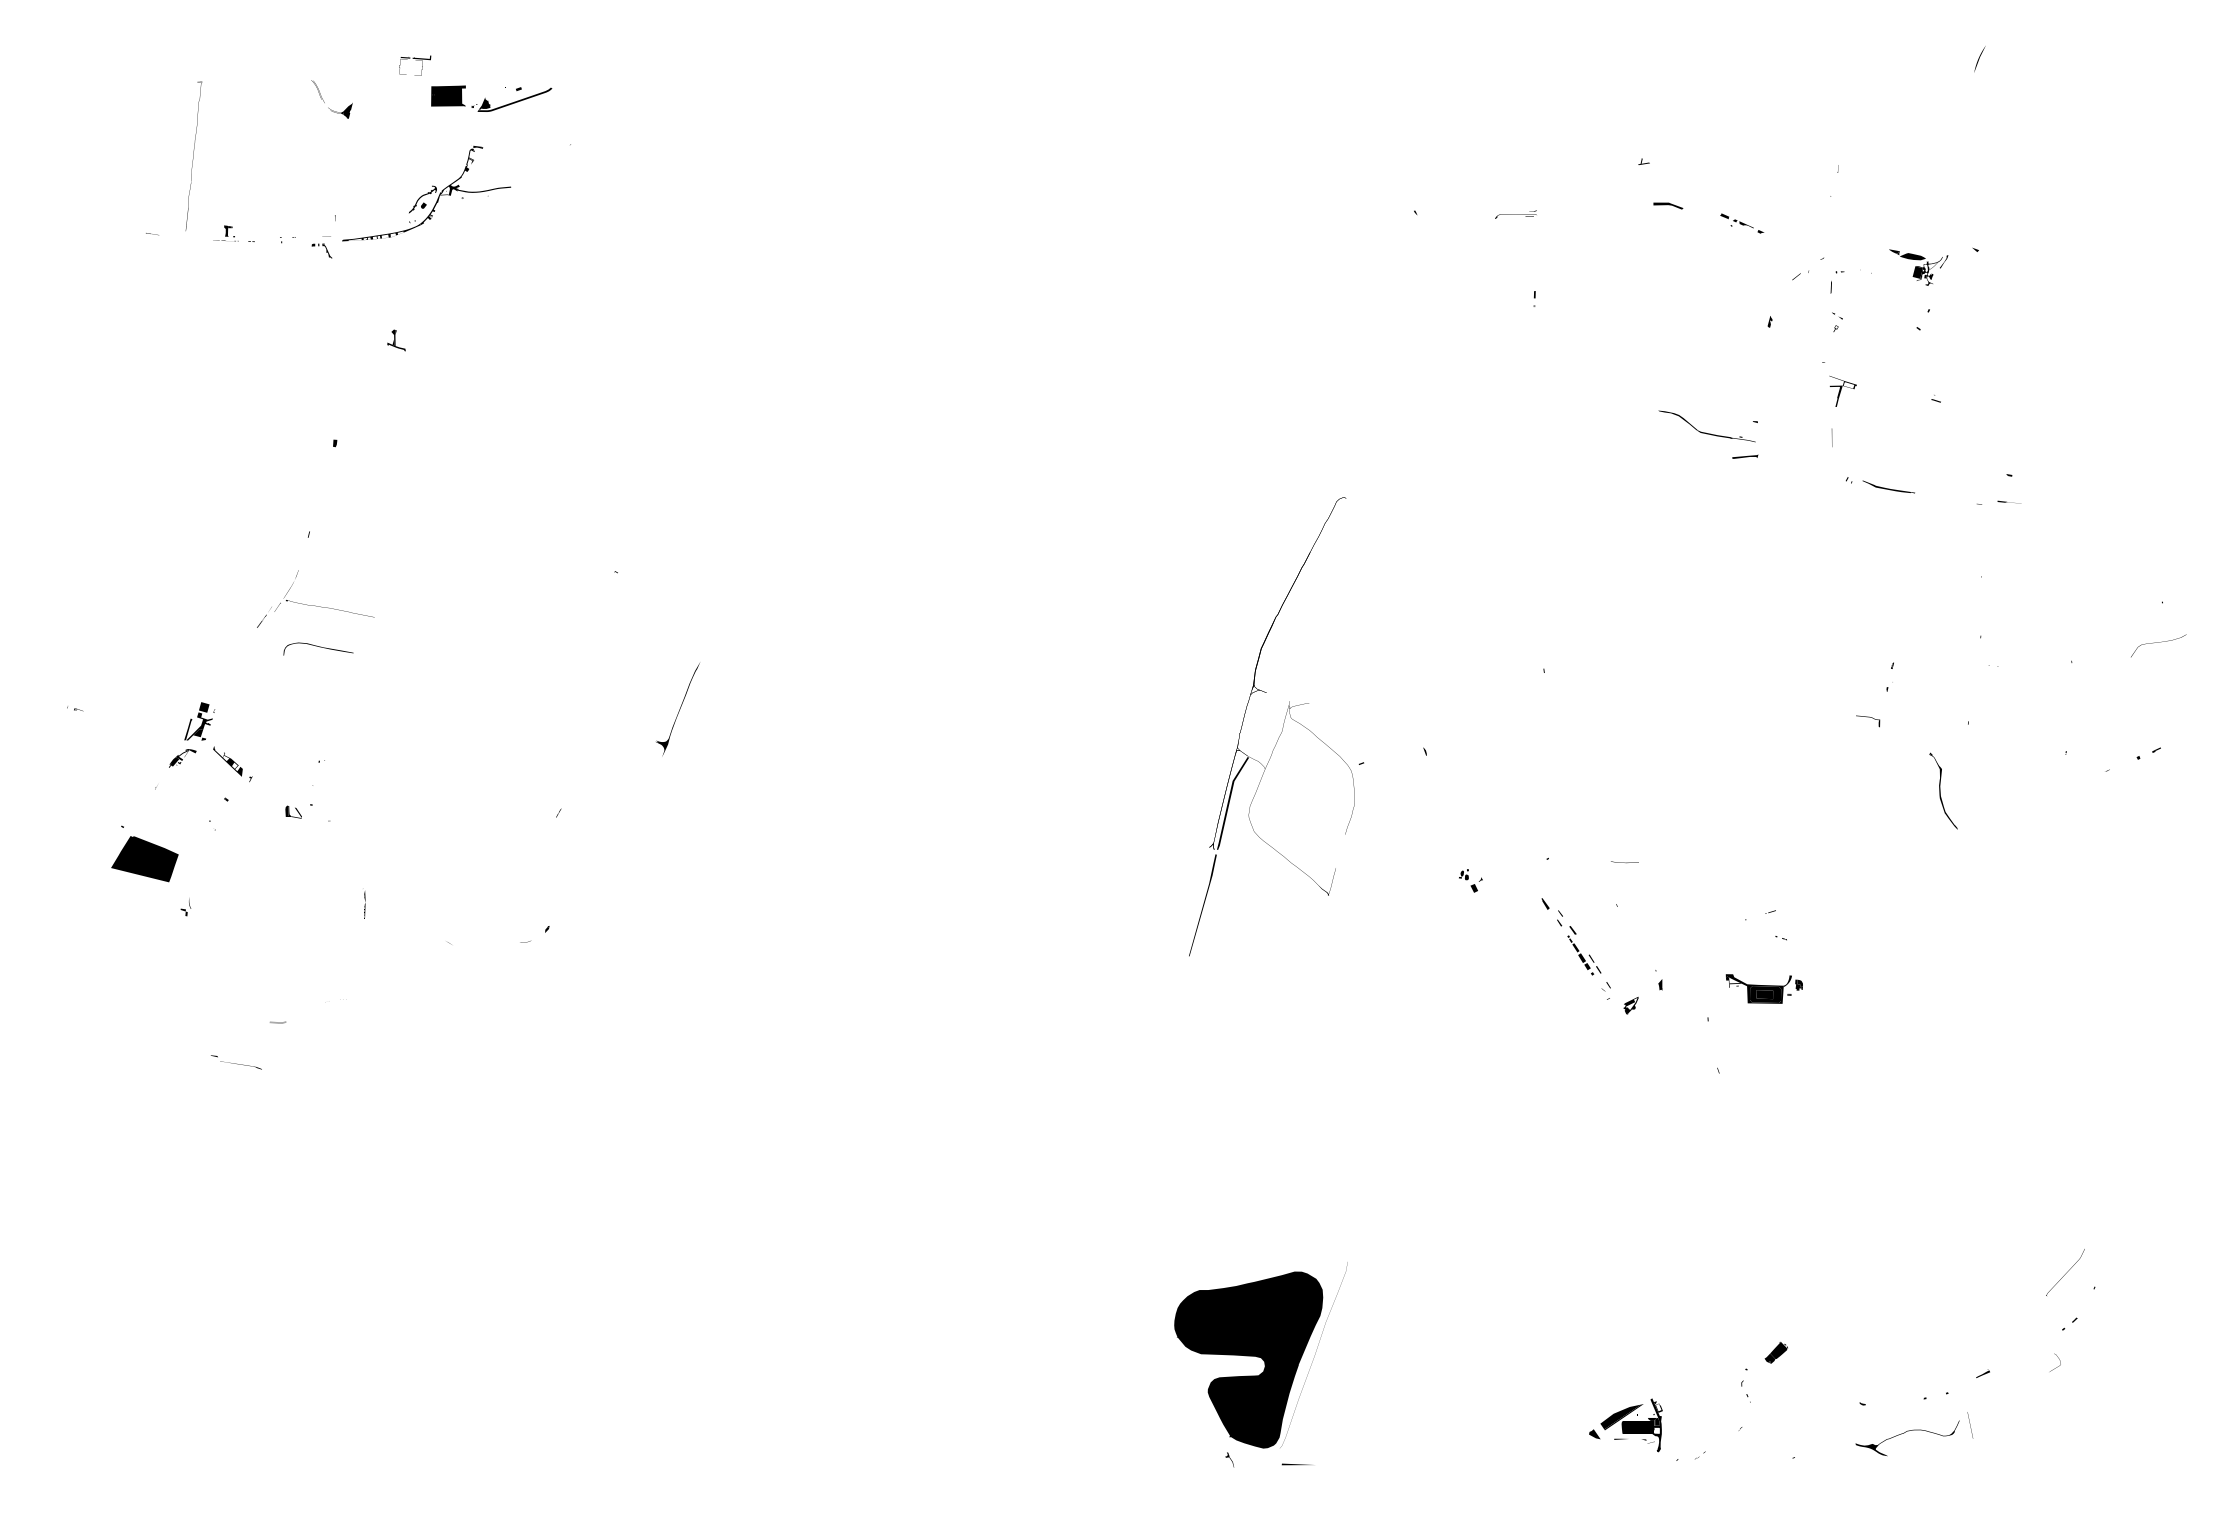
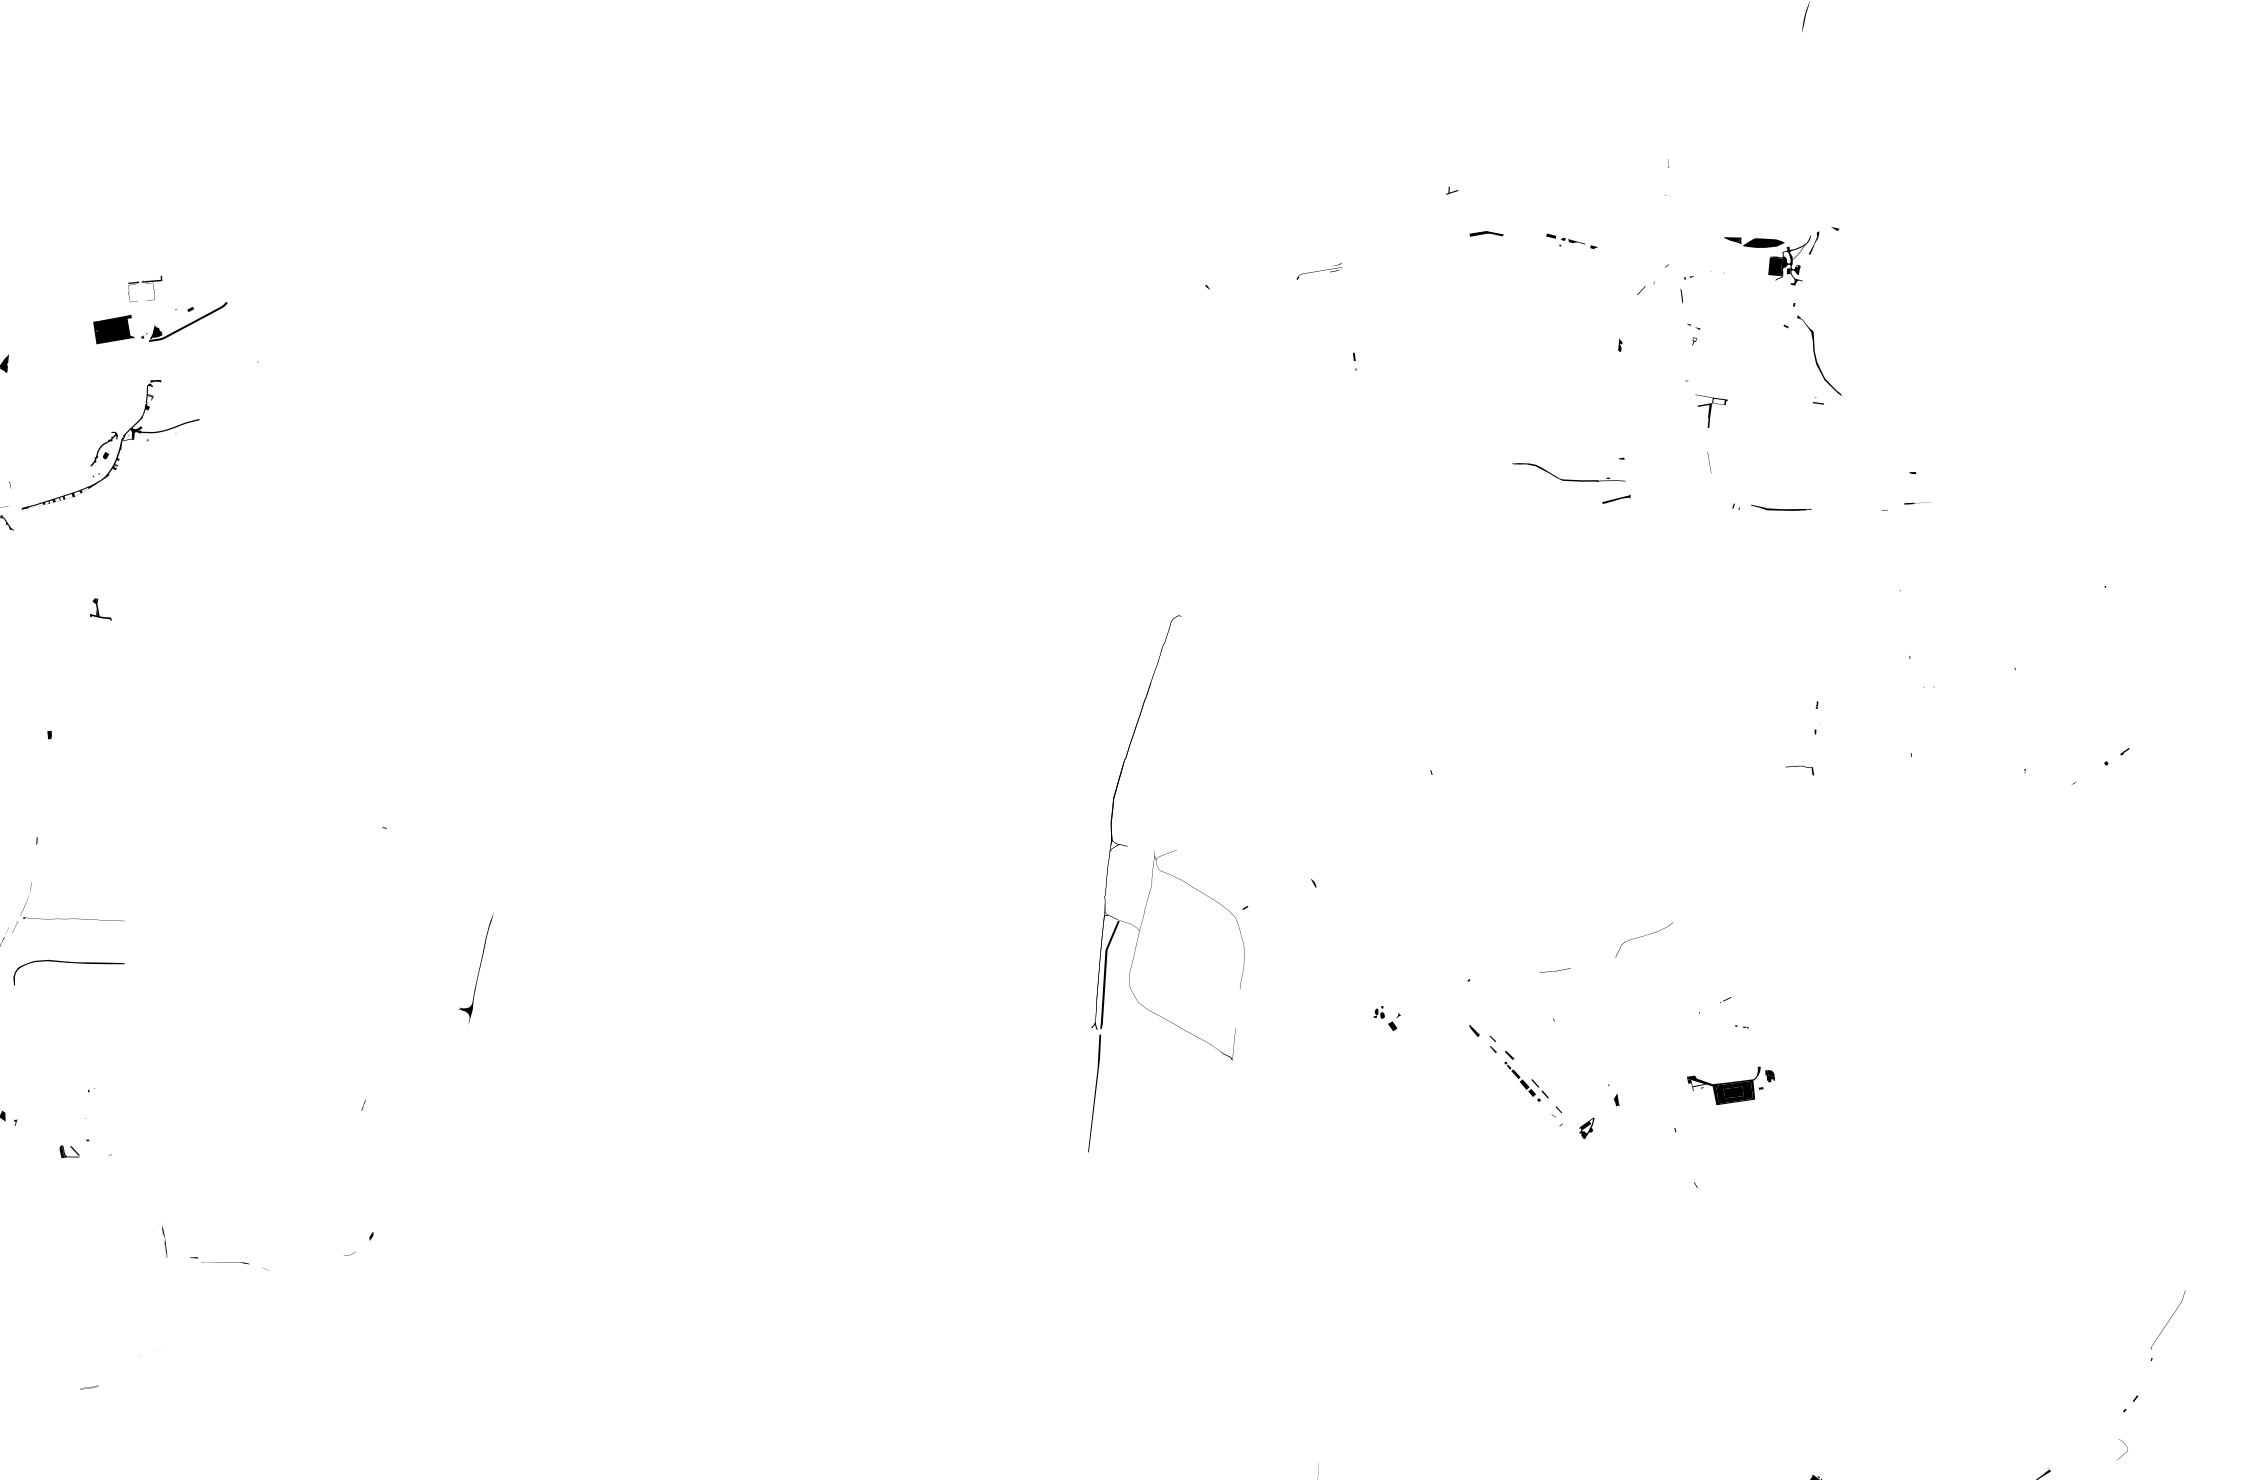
part: (415, 65) -> (146, 289), moved
part: (1918, 267) -> (1775, 258), size x1.43
part: (2158, 645) -> (1644, 939), moved
part: (318, 648) -> (67, 965), size x1.43
part: (1943, 790) -> (1819, 355), moved
part: (236, 1062) -> (219, 1260), moved
part: (2065, 1272) -> (2168, 1319), moved

